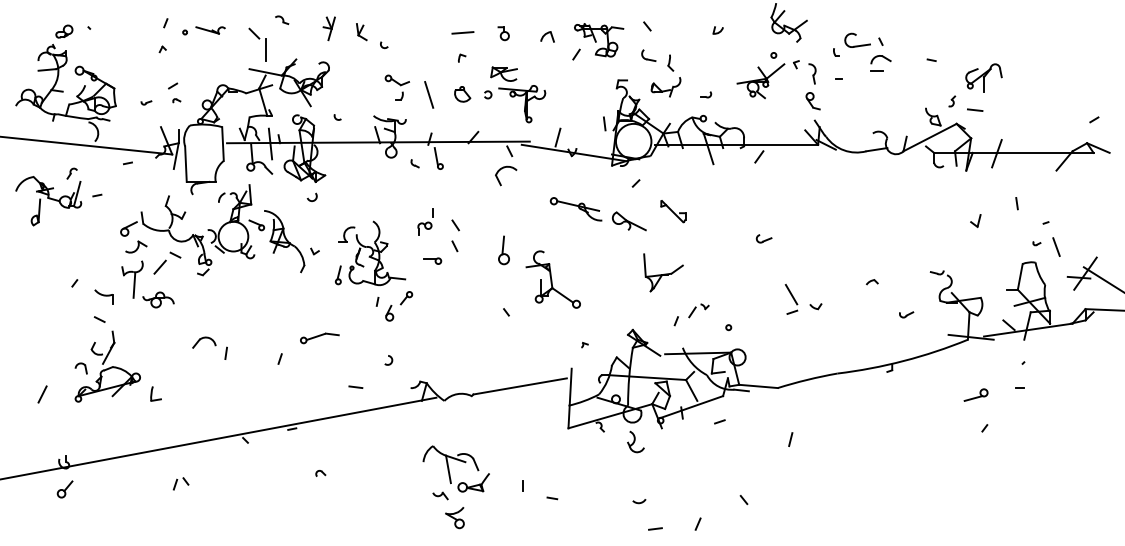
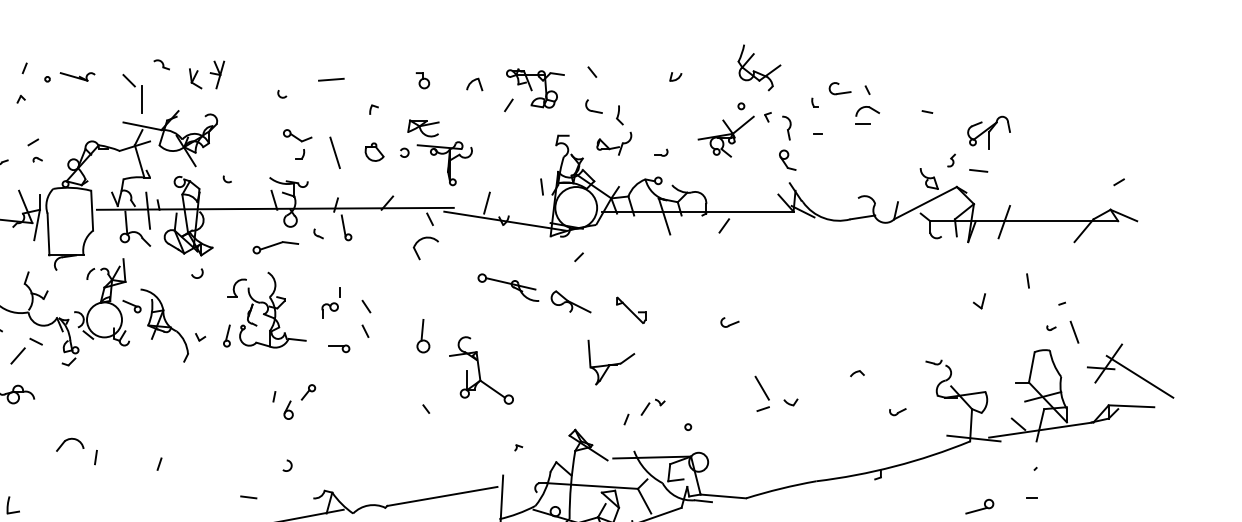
part: (361, 32) -> (195, 79), moved
line: (462, 32) -> (330, 79), moved
part: (857, 40) -> (839, 88), size x0.71
part: (673, 211) -> (631, 310), moved
part: (370, 252) -> (264, 309), moved
part: (319, 338) -> (275, 247), moved

